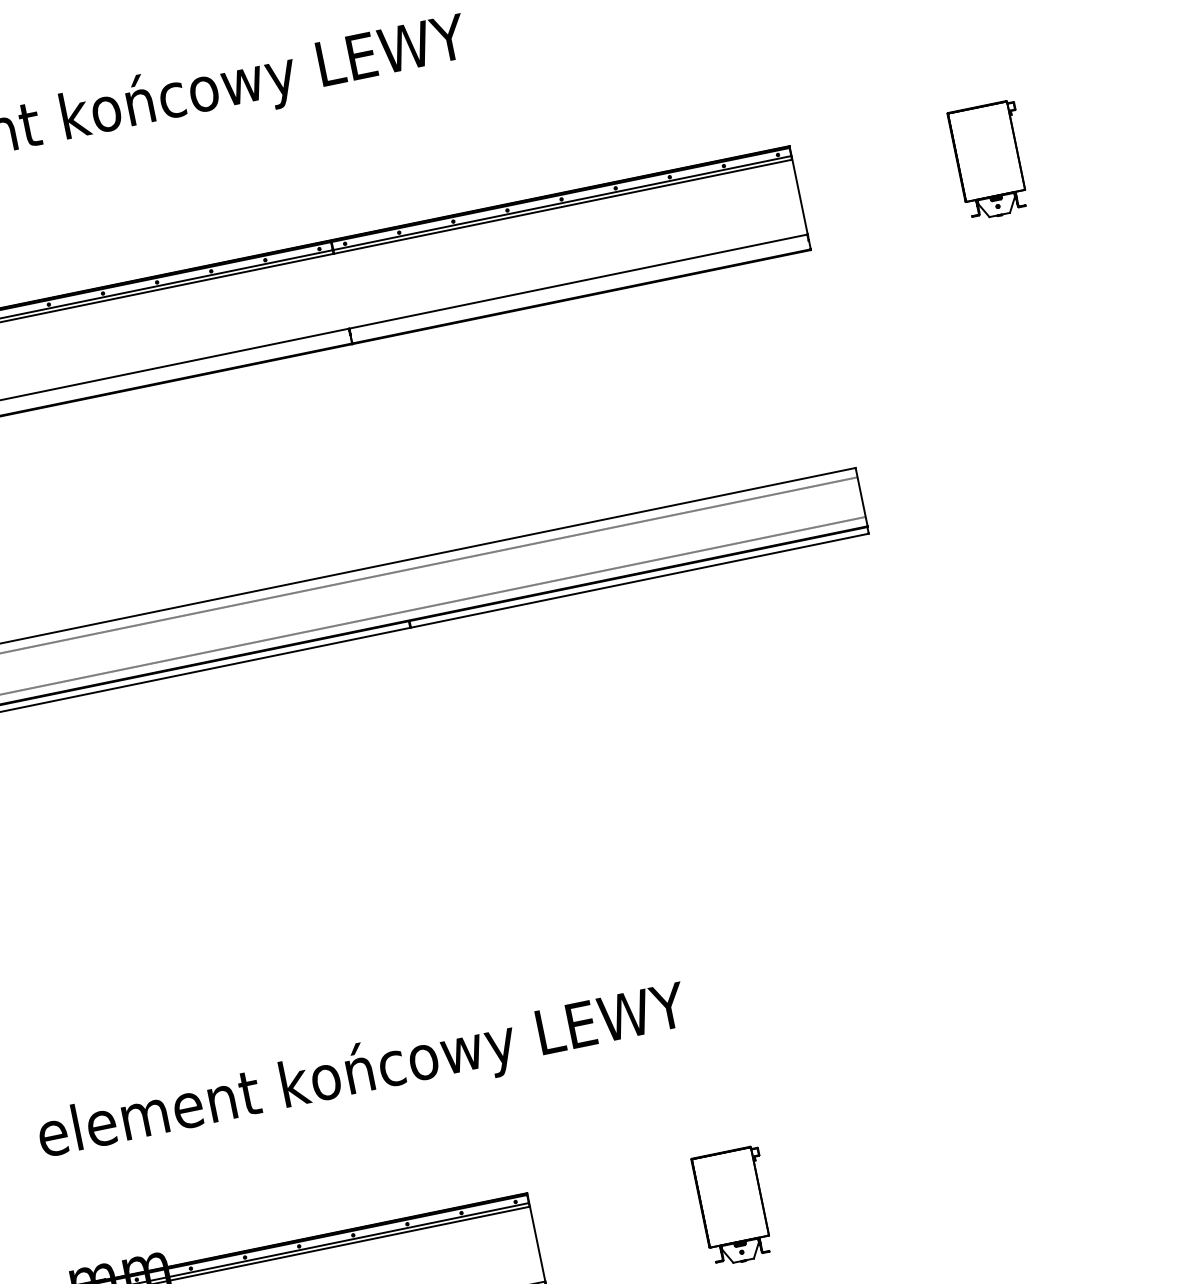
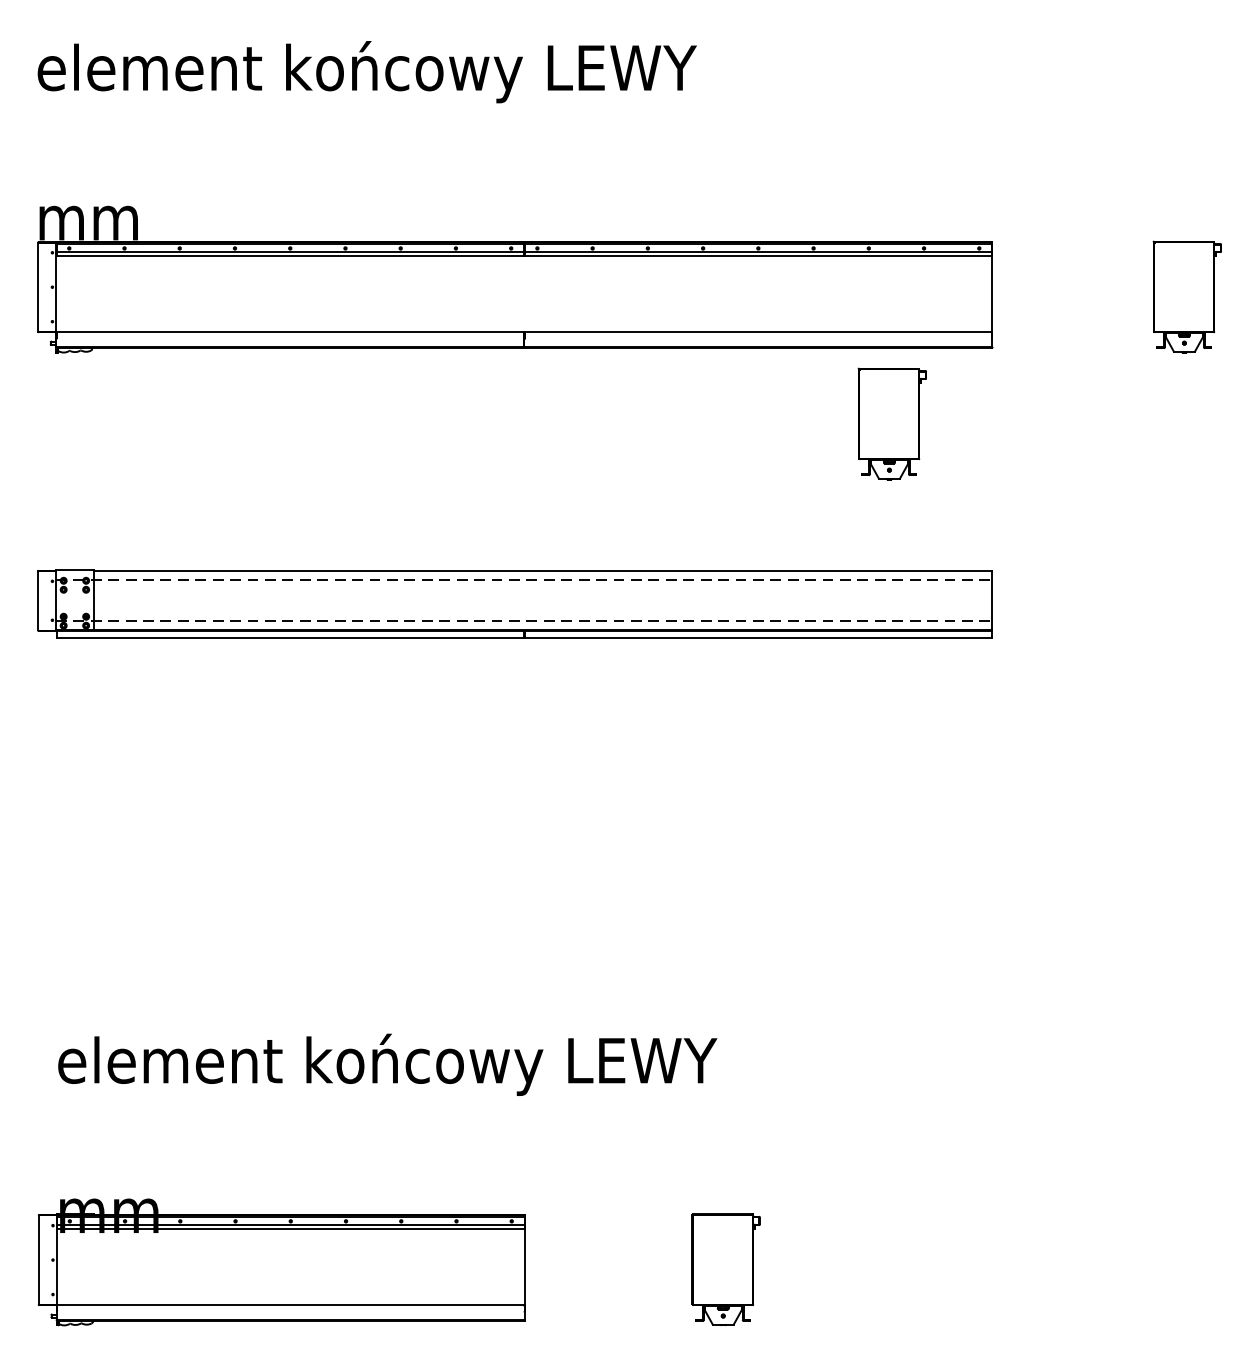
part: (727, 344) -> (891, 423), added

